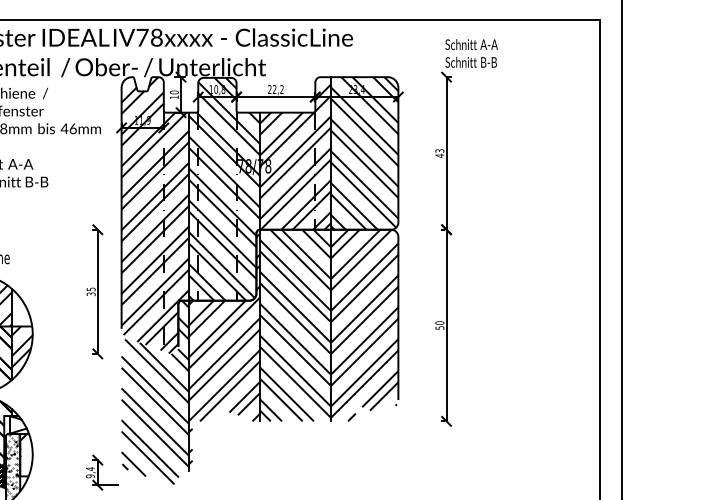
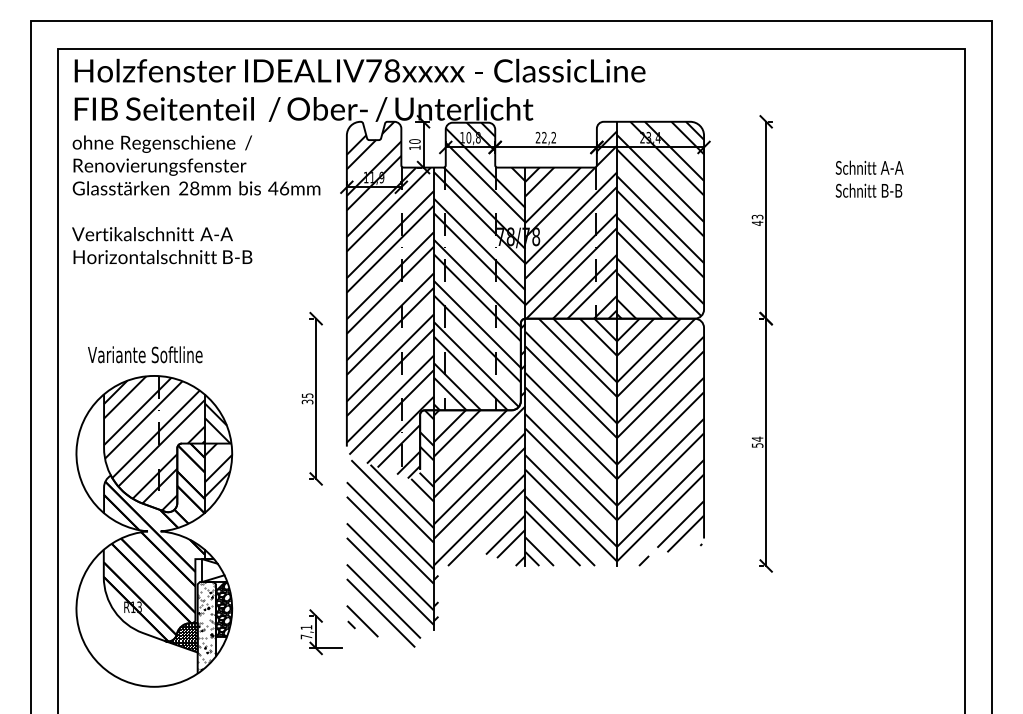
text: (471, 52) -> (869, 178), moved
hatch: (21, 310) -> (217, 423), added
text: (439, 322) -> (757, 438), 50 -> 54
hatch: (26, 455) -> (224, 609), added
text: (90, 472) -> (306, 632), 9,4 -> 7,1

